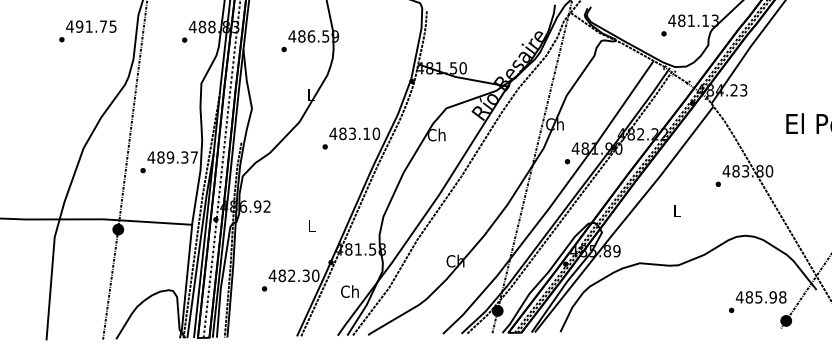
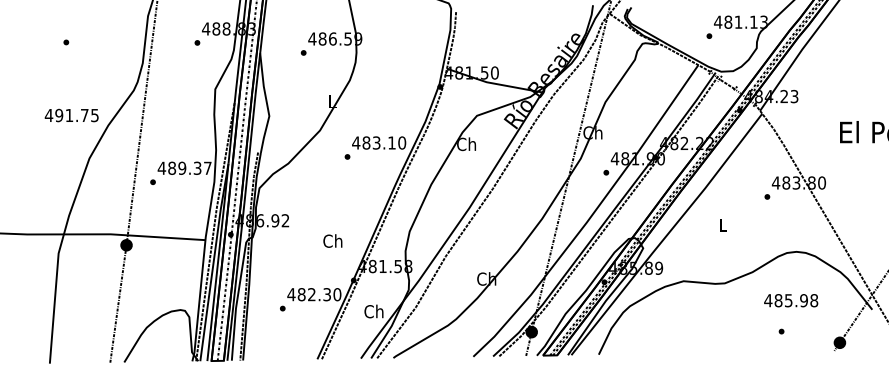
text: (91, 26) -> (71, 115), moved
text: (311, 225) -> (332, 240), L -> Ch
text: (761, 297) -> (791, 300), moved

